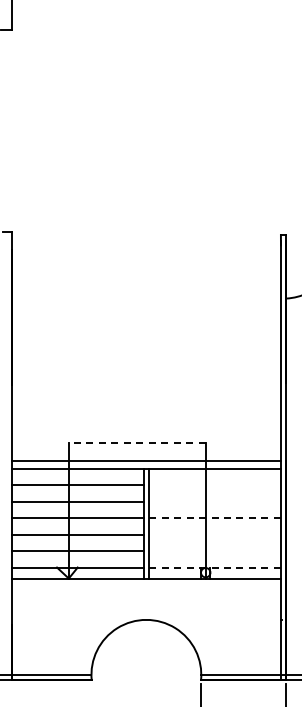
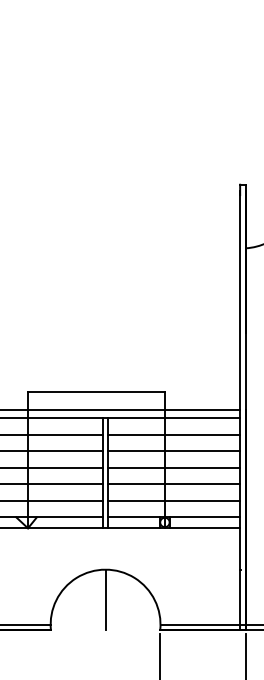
line: (136, 442) -> (95, 392), dashed -> solid
line: (214, 485) -> (173, 435), added
line: (214, 501) -> (173, 451), added
line: (215, 518) -> (174, 468), dashed -> solid
line: (214, 534) -> (173, 484), added
line: (214, 551) -> (173, 501), added
line: (215, 567) -> (174, 517), dashed -> solid
line: (146, 649) -> (105, 599), added

